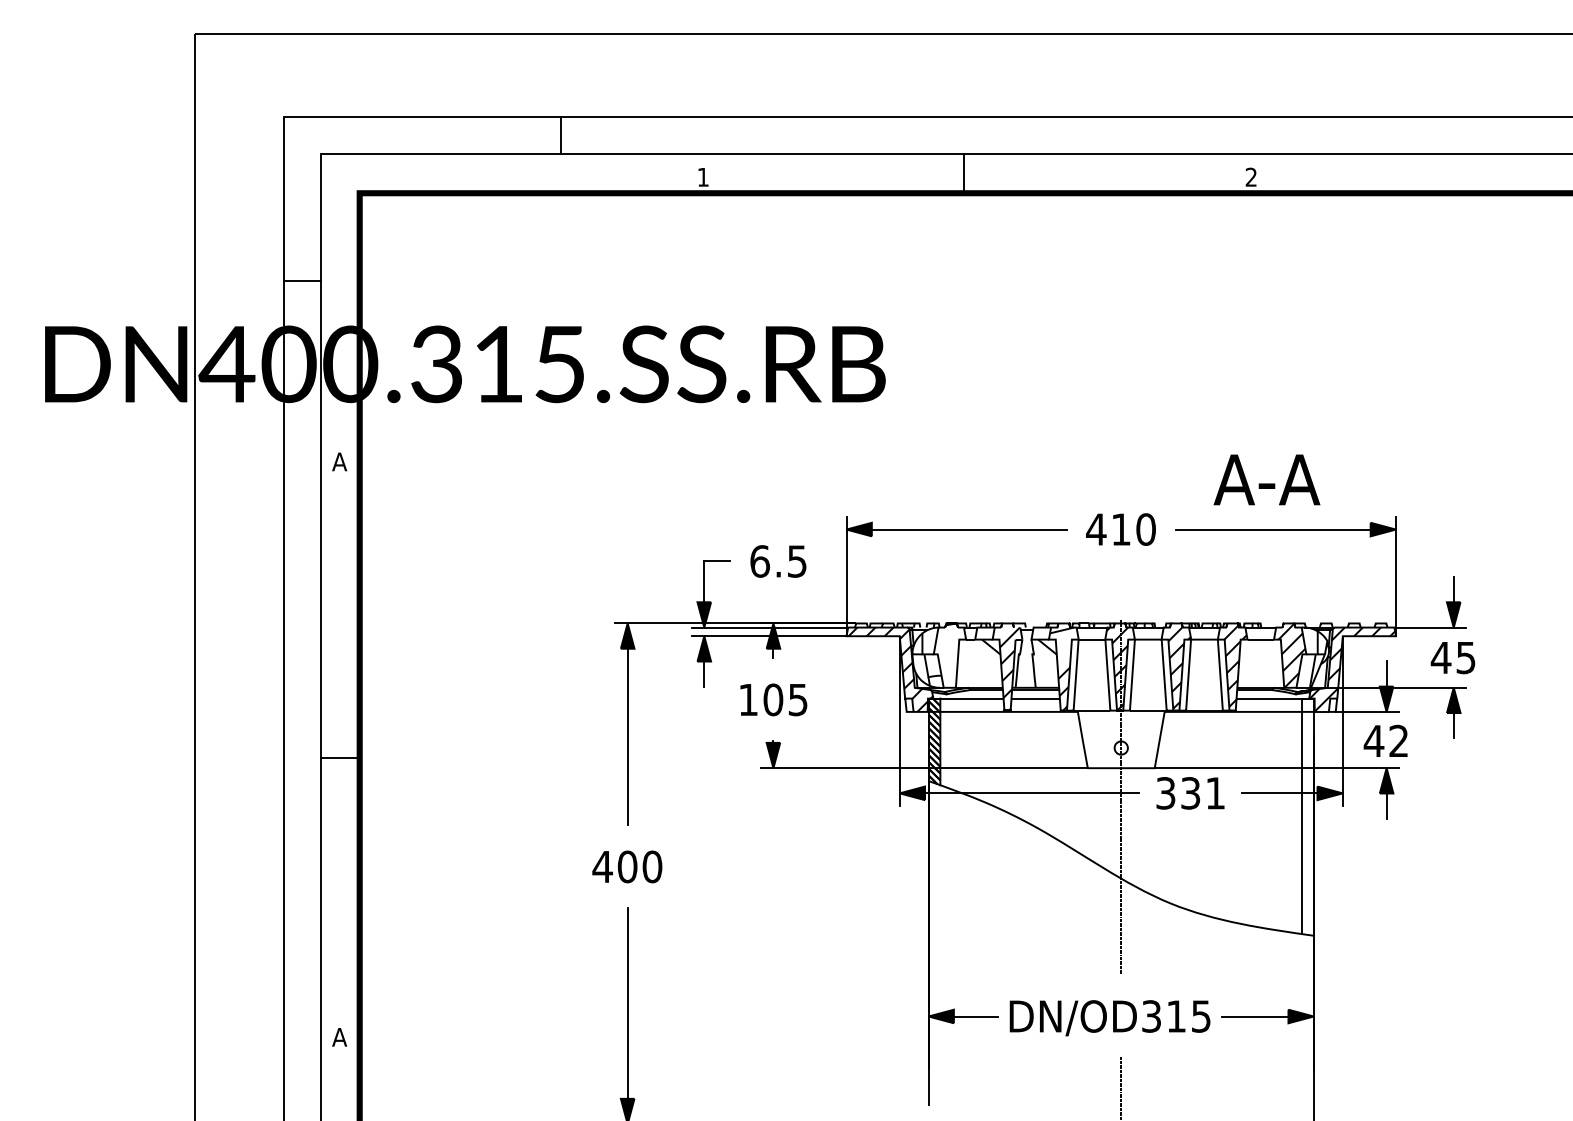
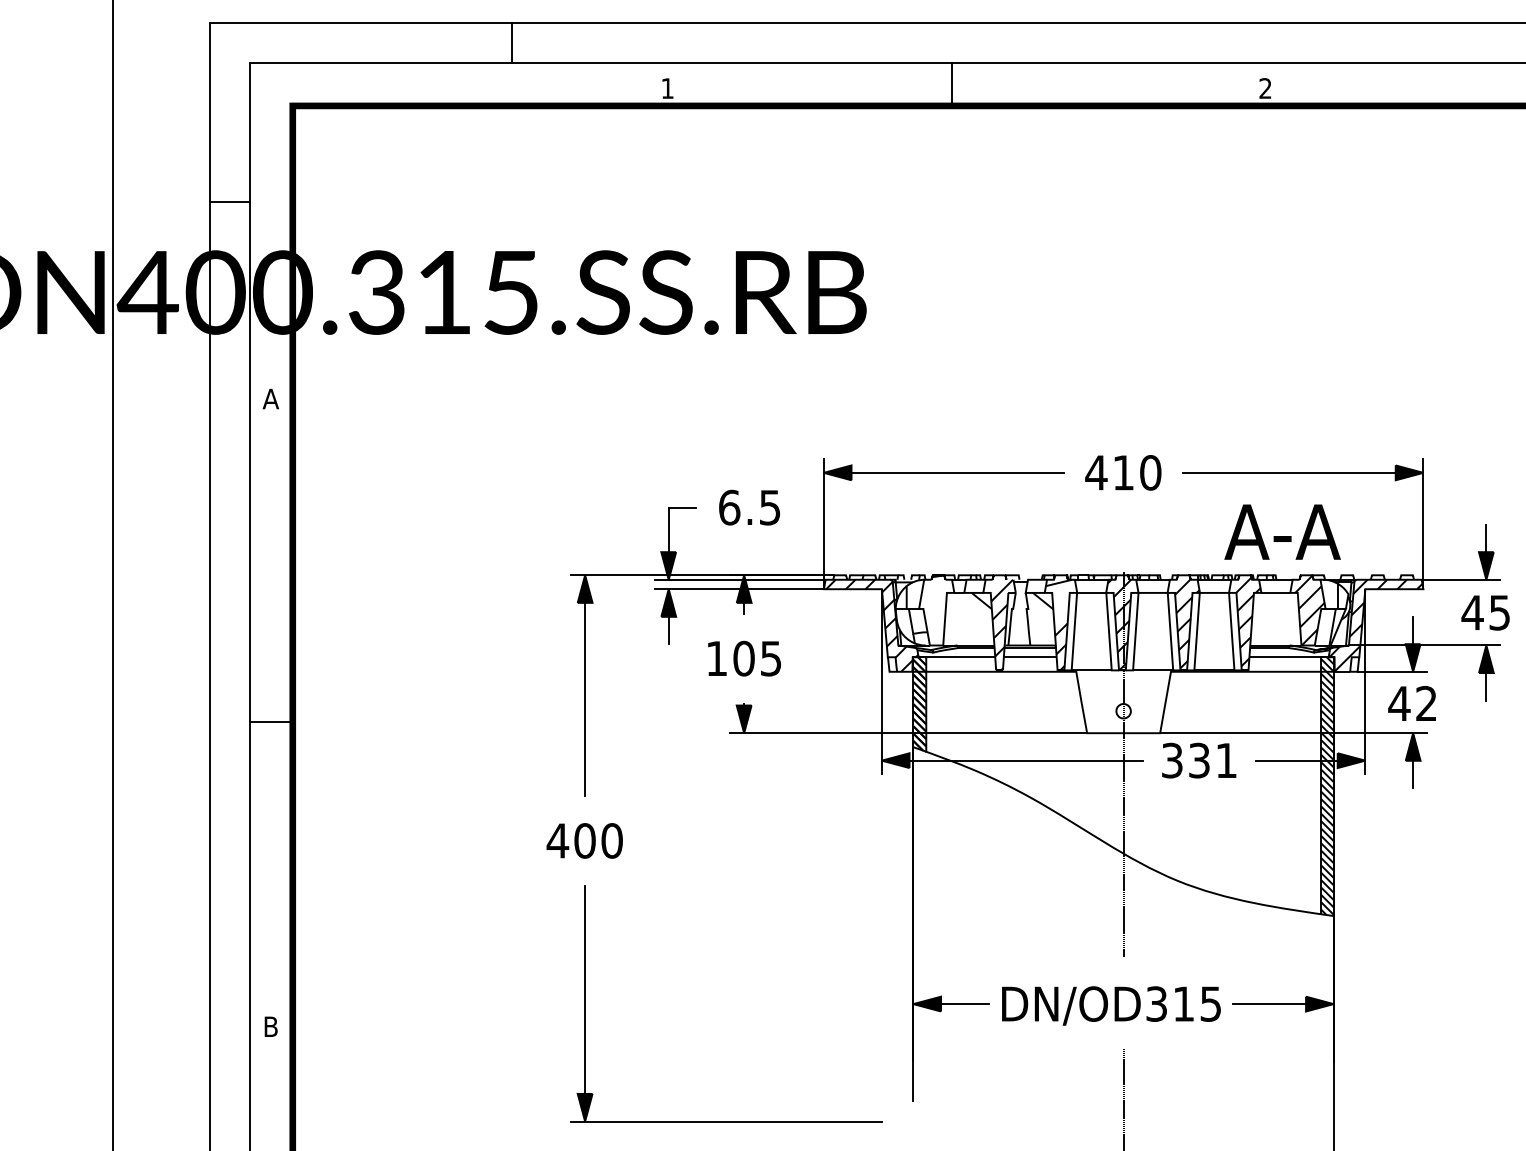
text: (1266, 479) -> (1282, 531), moved
hatch: (1307, 816) -> (1326, 785), added
text: (339, 1037) -> (270, 1027), A -> B

